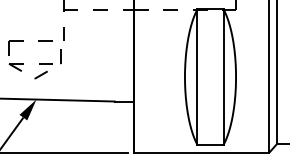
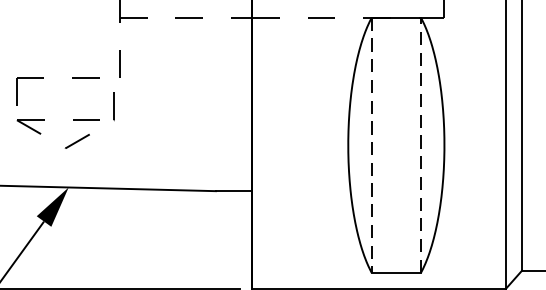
line: (197, 77) -> (371, 145), solid -> dashed
line: (223, 77) -> (420, 145), solid -> dashed

